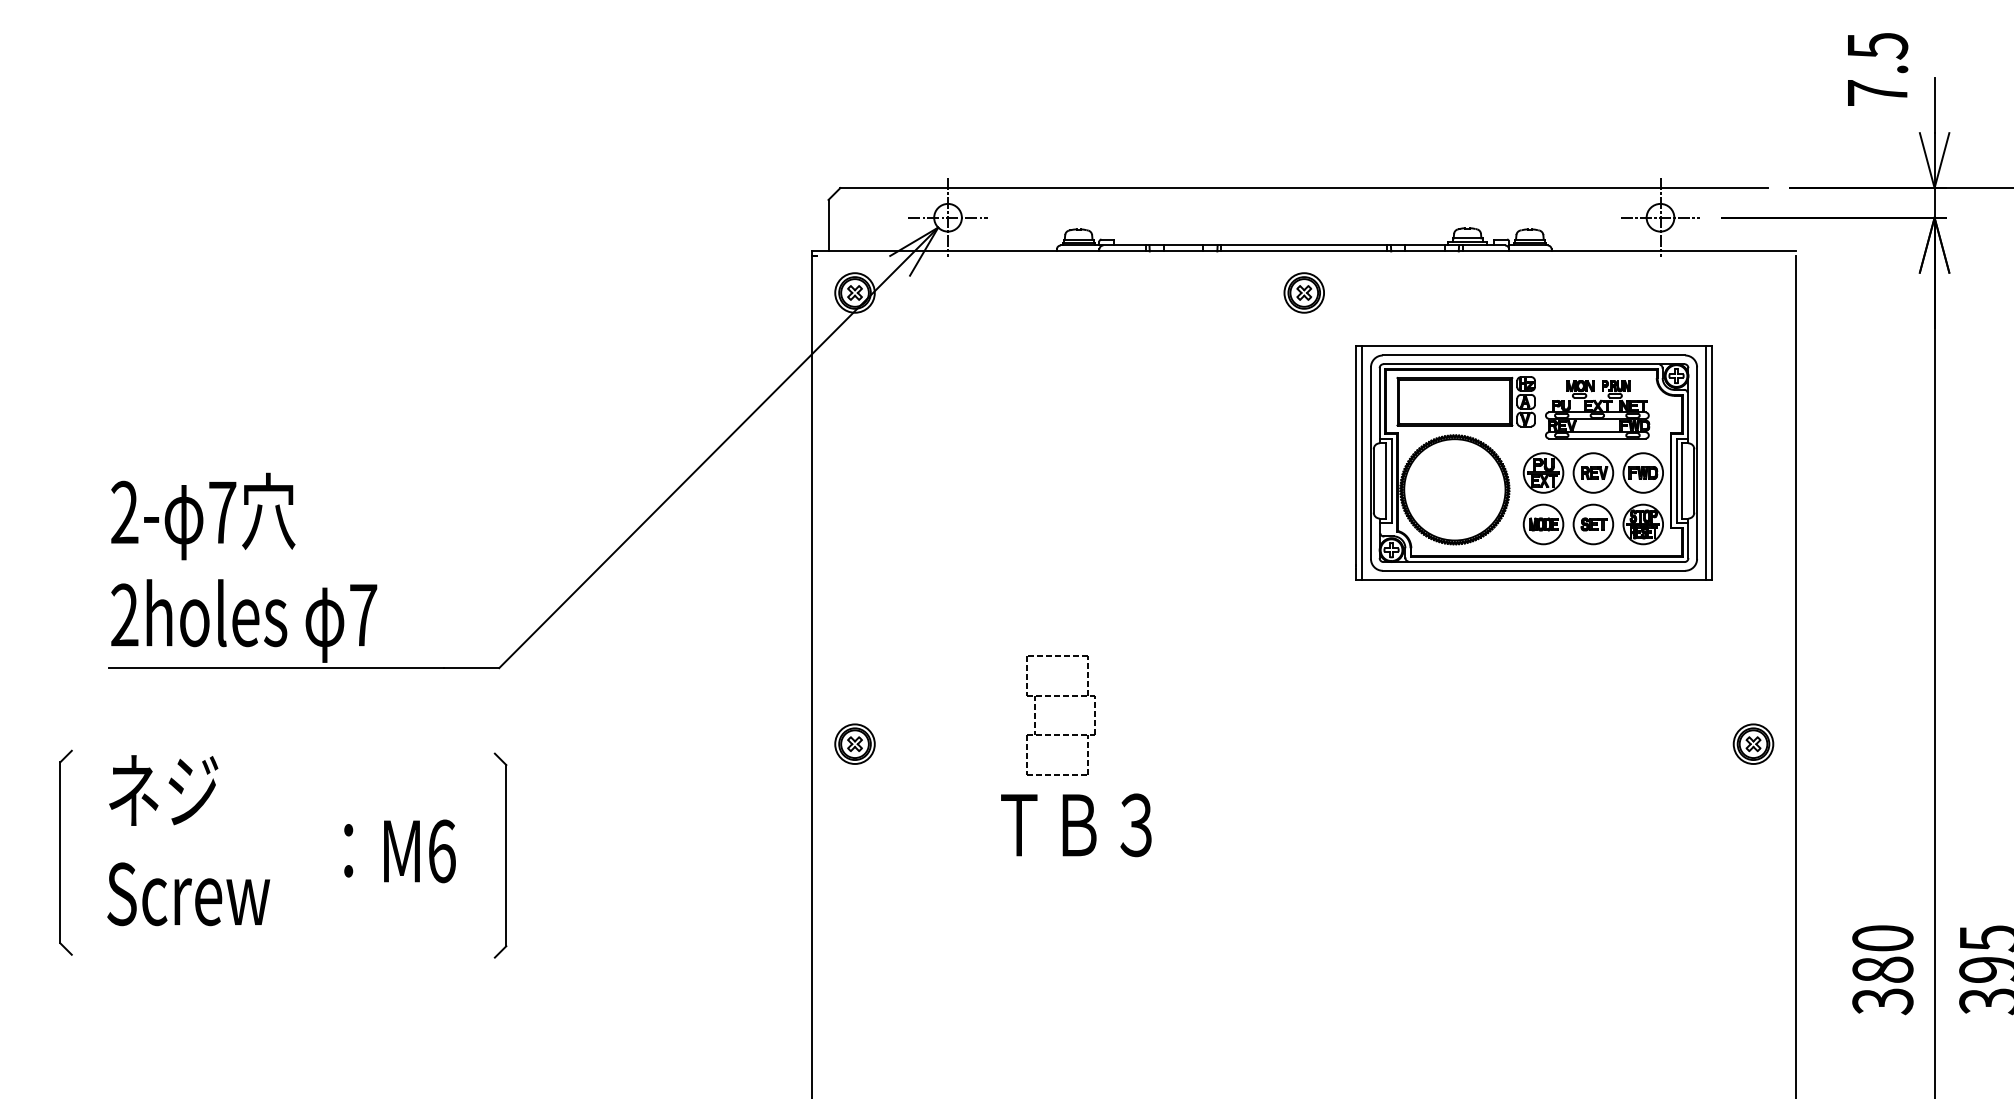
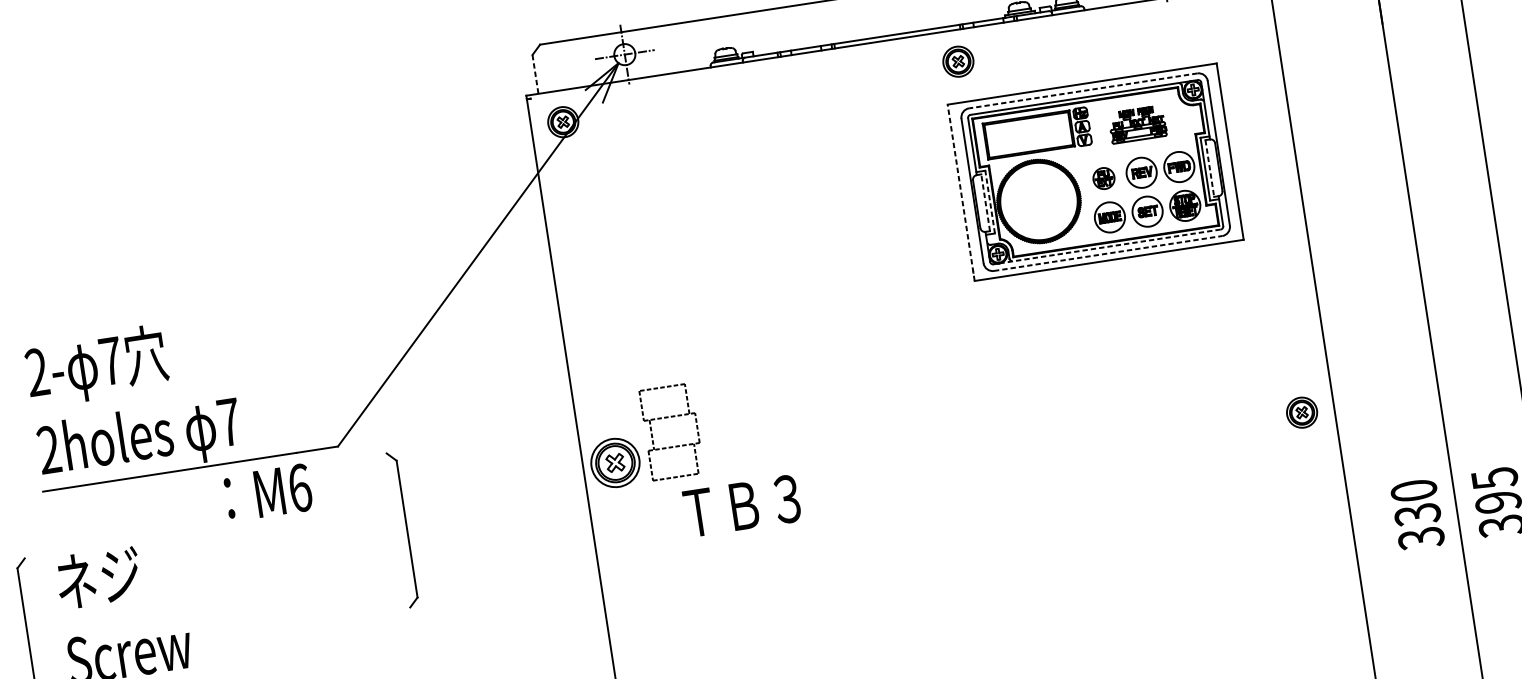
line: (828, 225) -> (535, 74), solid -> dashed
part: (1303, 292) -> (957, 61), moved
line: (1533, 355) -> (1082, 90), solid -> dashed
part: (1597, 409) -> (1137, 124), size x0.7
line: (1362, 462) -> (966, 191), removed
line: (1705, 462) -> (1225, 151), removed
line: (1355, 463) -> (960, 193), solid -> dashed
part: (1543, 472) -> (1103, 178), size x0.7
line: (1385, 480) -> (985, 202), solid -> dashed
line: (1391, 480) -> (990, 201), solid -> dashed
line: (1682, 480) -> (1209, 168), solid -> dashed
line: (1537, 562) -> (1109, 246), solid -> dashed
line: (1534, 570) -> (1108, 253), solid -> dashed
part: (1059, 696) -> (668, 417), moved
part: (854, 743) -> (614, 462), size x1.6
part: (1753, 743) -> (1302, 412), moved
text: (1076, 825) -> (742, 506), moved
text: (399, 851) -> (268, 493), moved
part: (500, 855) -> (402, 529), moved
text: (1882, 969) -> (1417, 514), 380 -> 330

